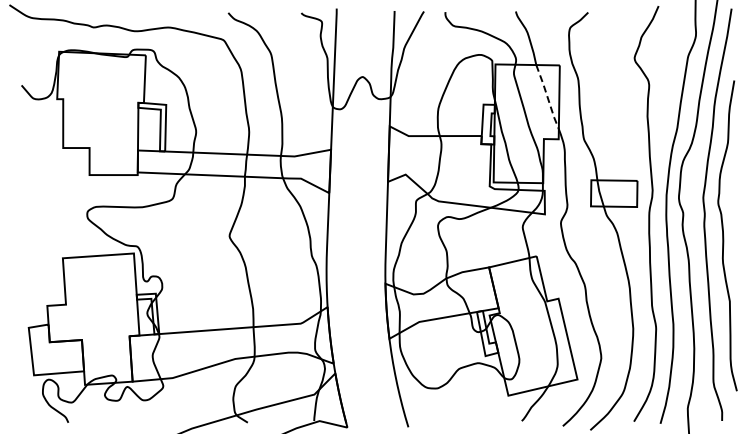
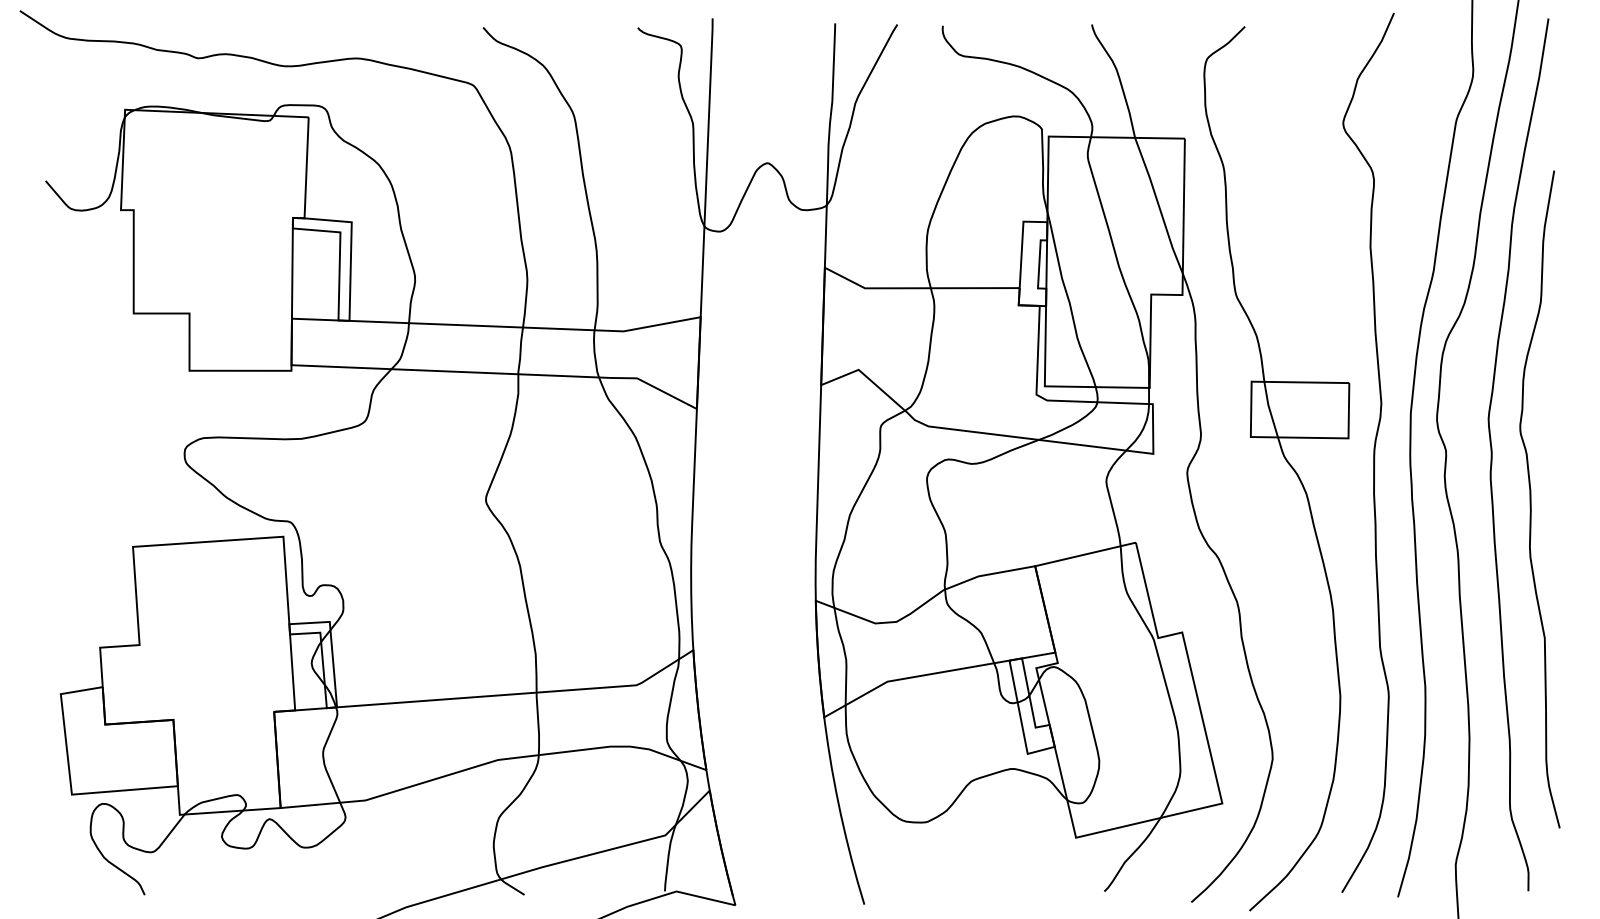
line: (547, 96) -> (1158, 204), dashed -> solid

